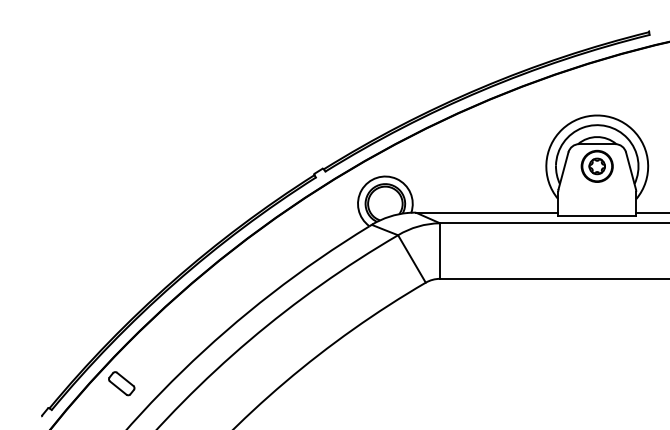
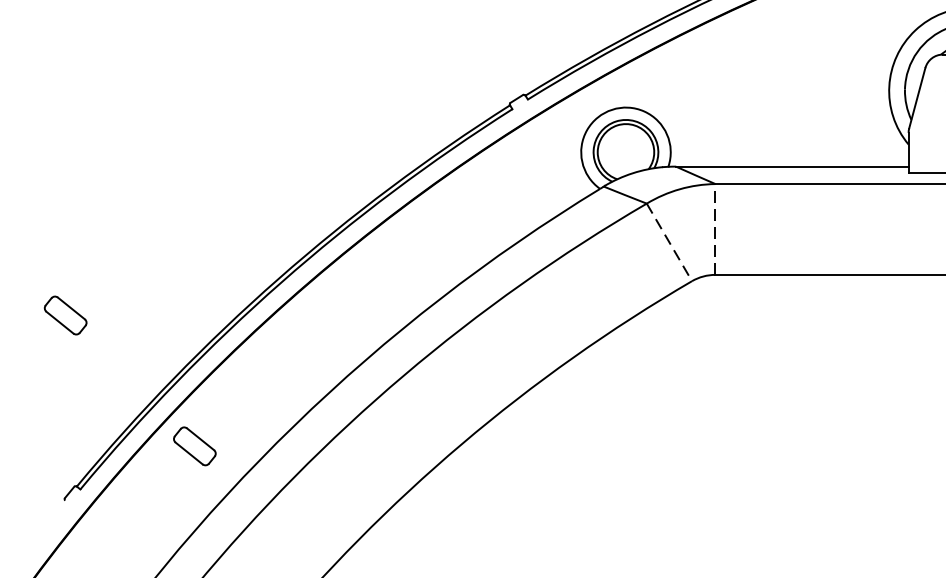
line: (440, 251) -> (716, 230), solid -> dashed
line: (412, 259) -> (670, 243), solid -> dashed
part: (42, 303) -> (65, 315), added

